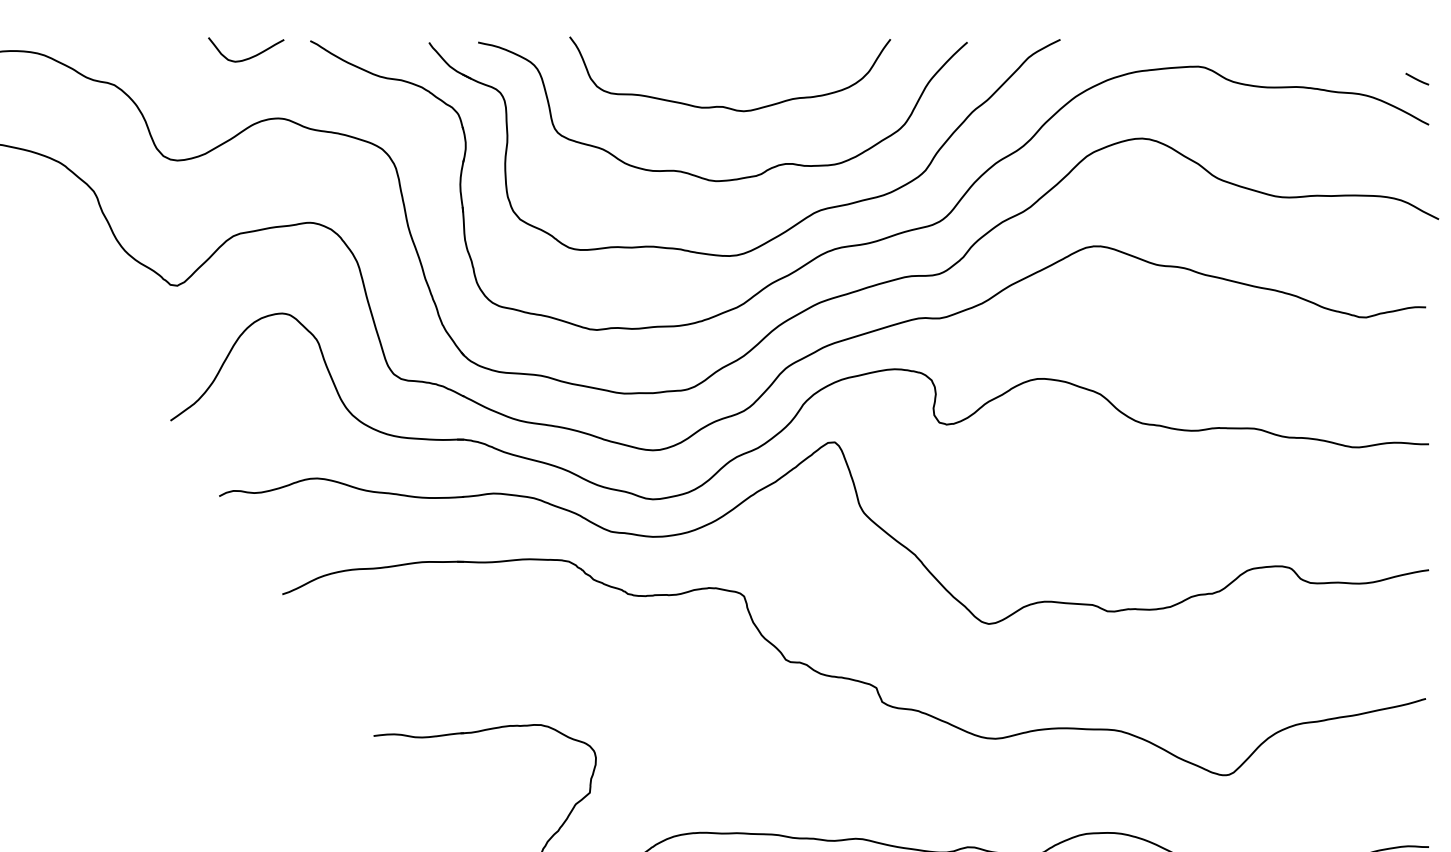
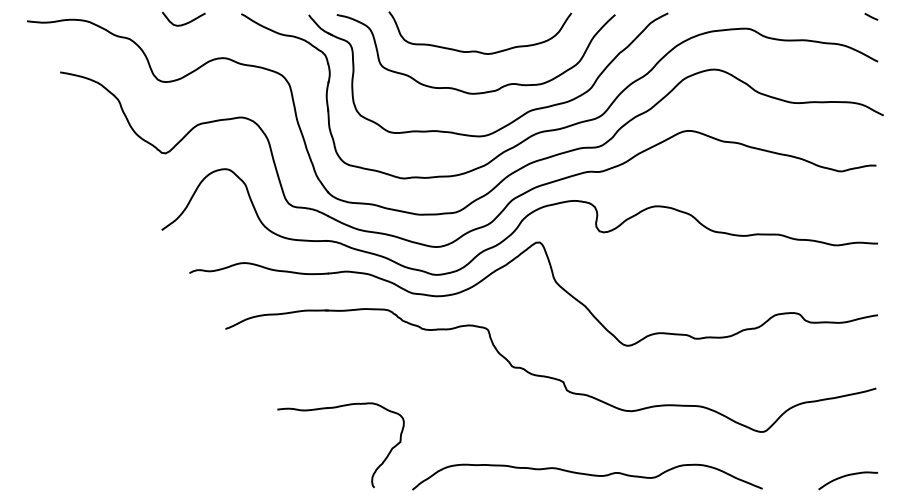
curve: (250, 55) -> (186, 22), moved
line: (1417, 78) -> (871, 16), moved

